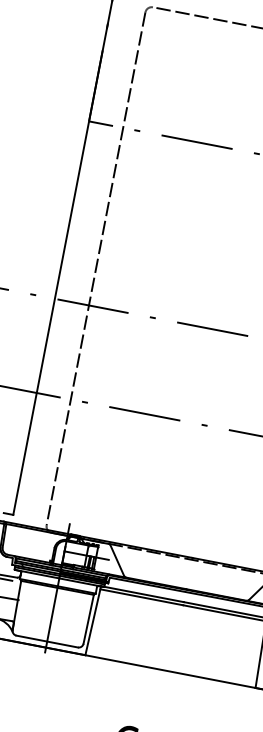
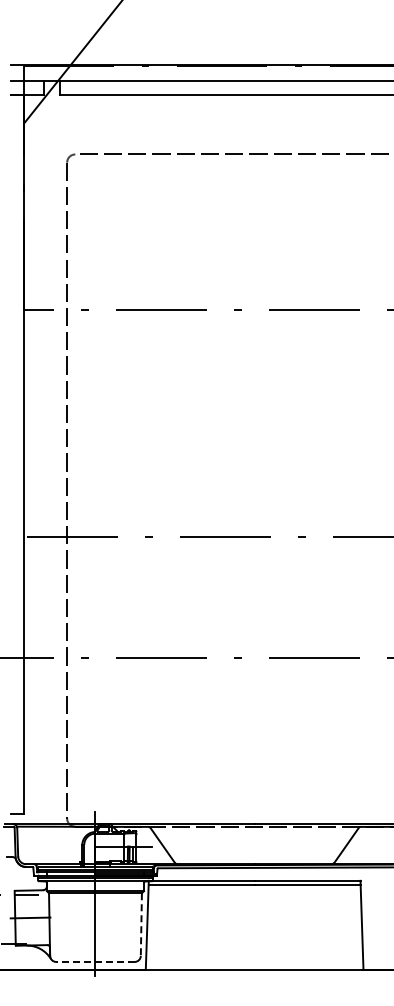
line: (88, 620) -> (141, 925), solid -> dashed
line: (46, 641) -> (94, 961), solid -> dashed

